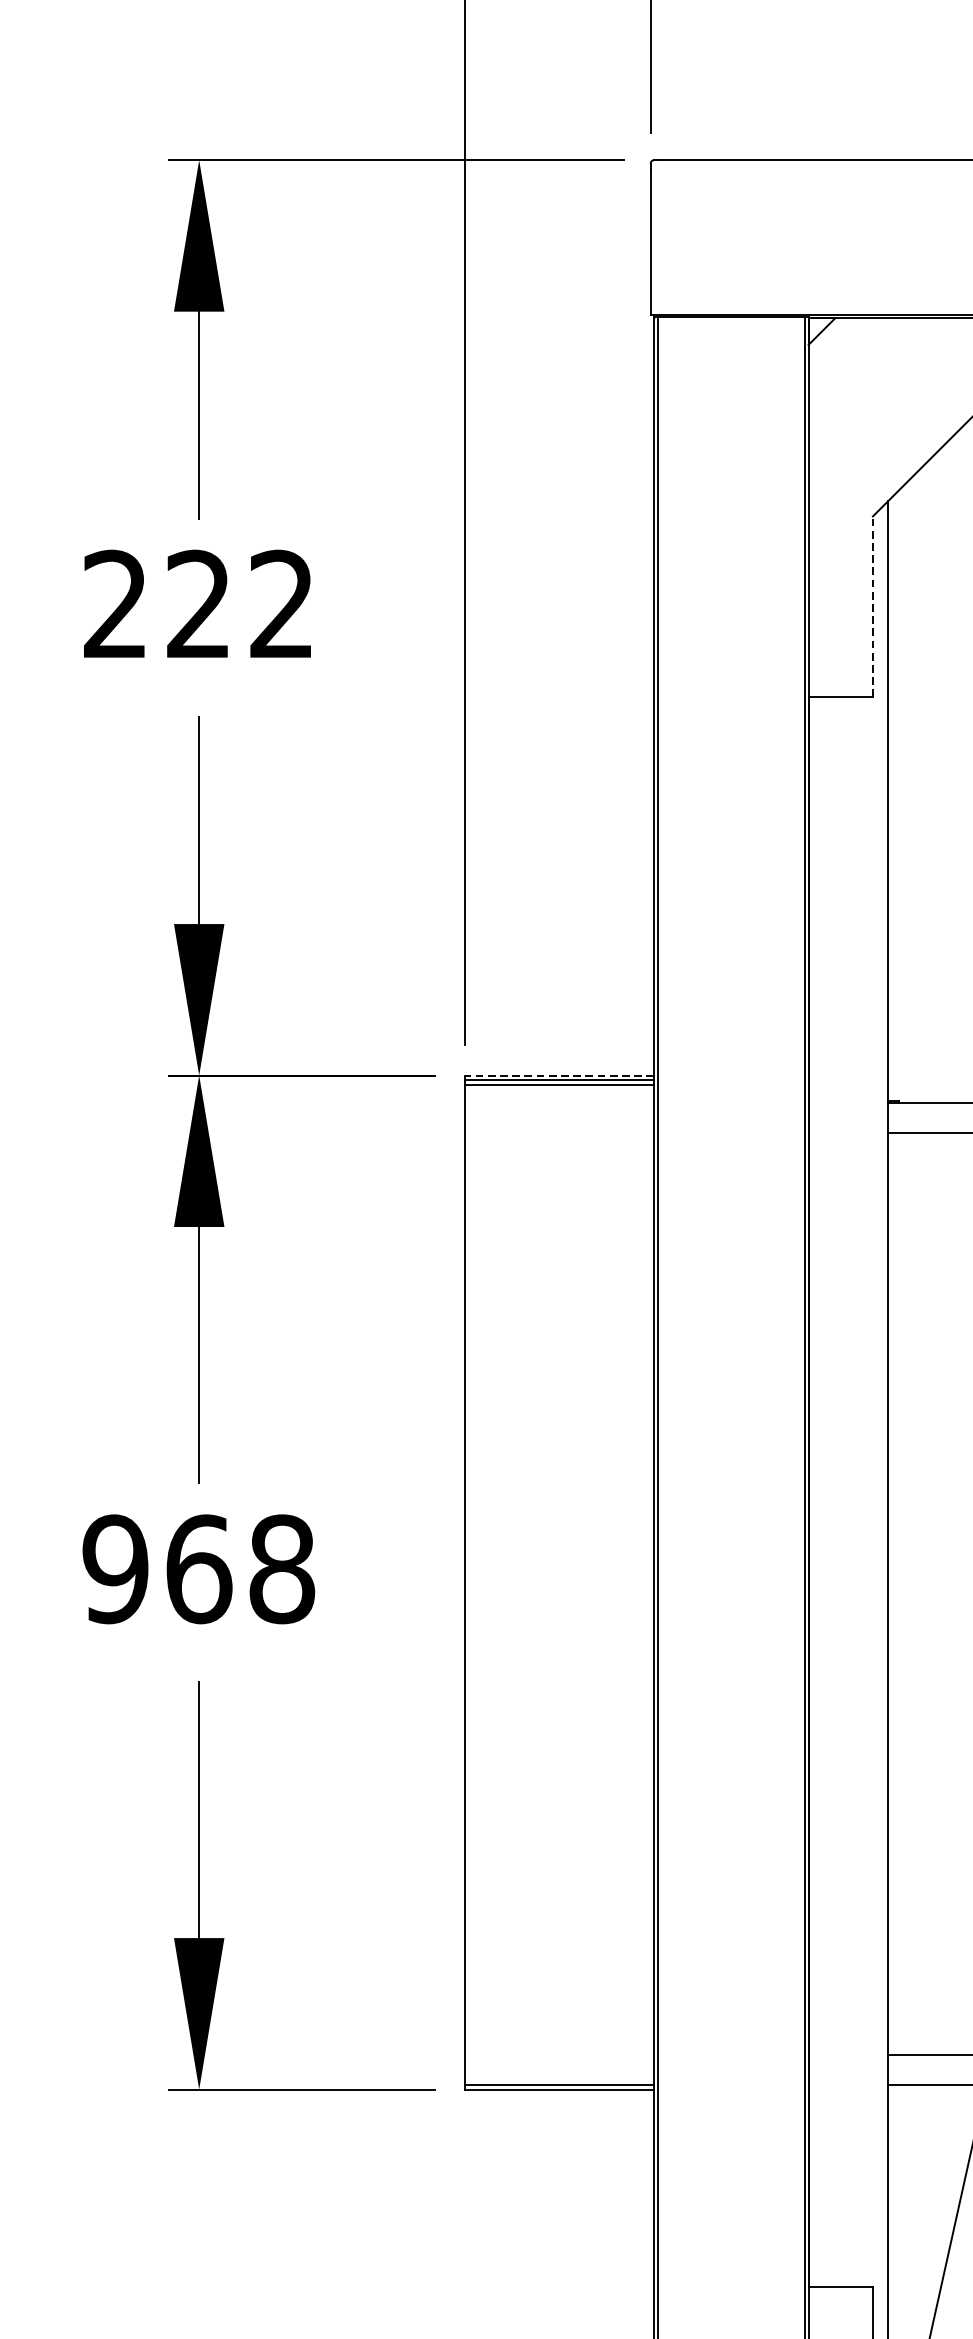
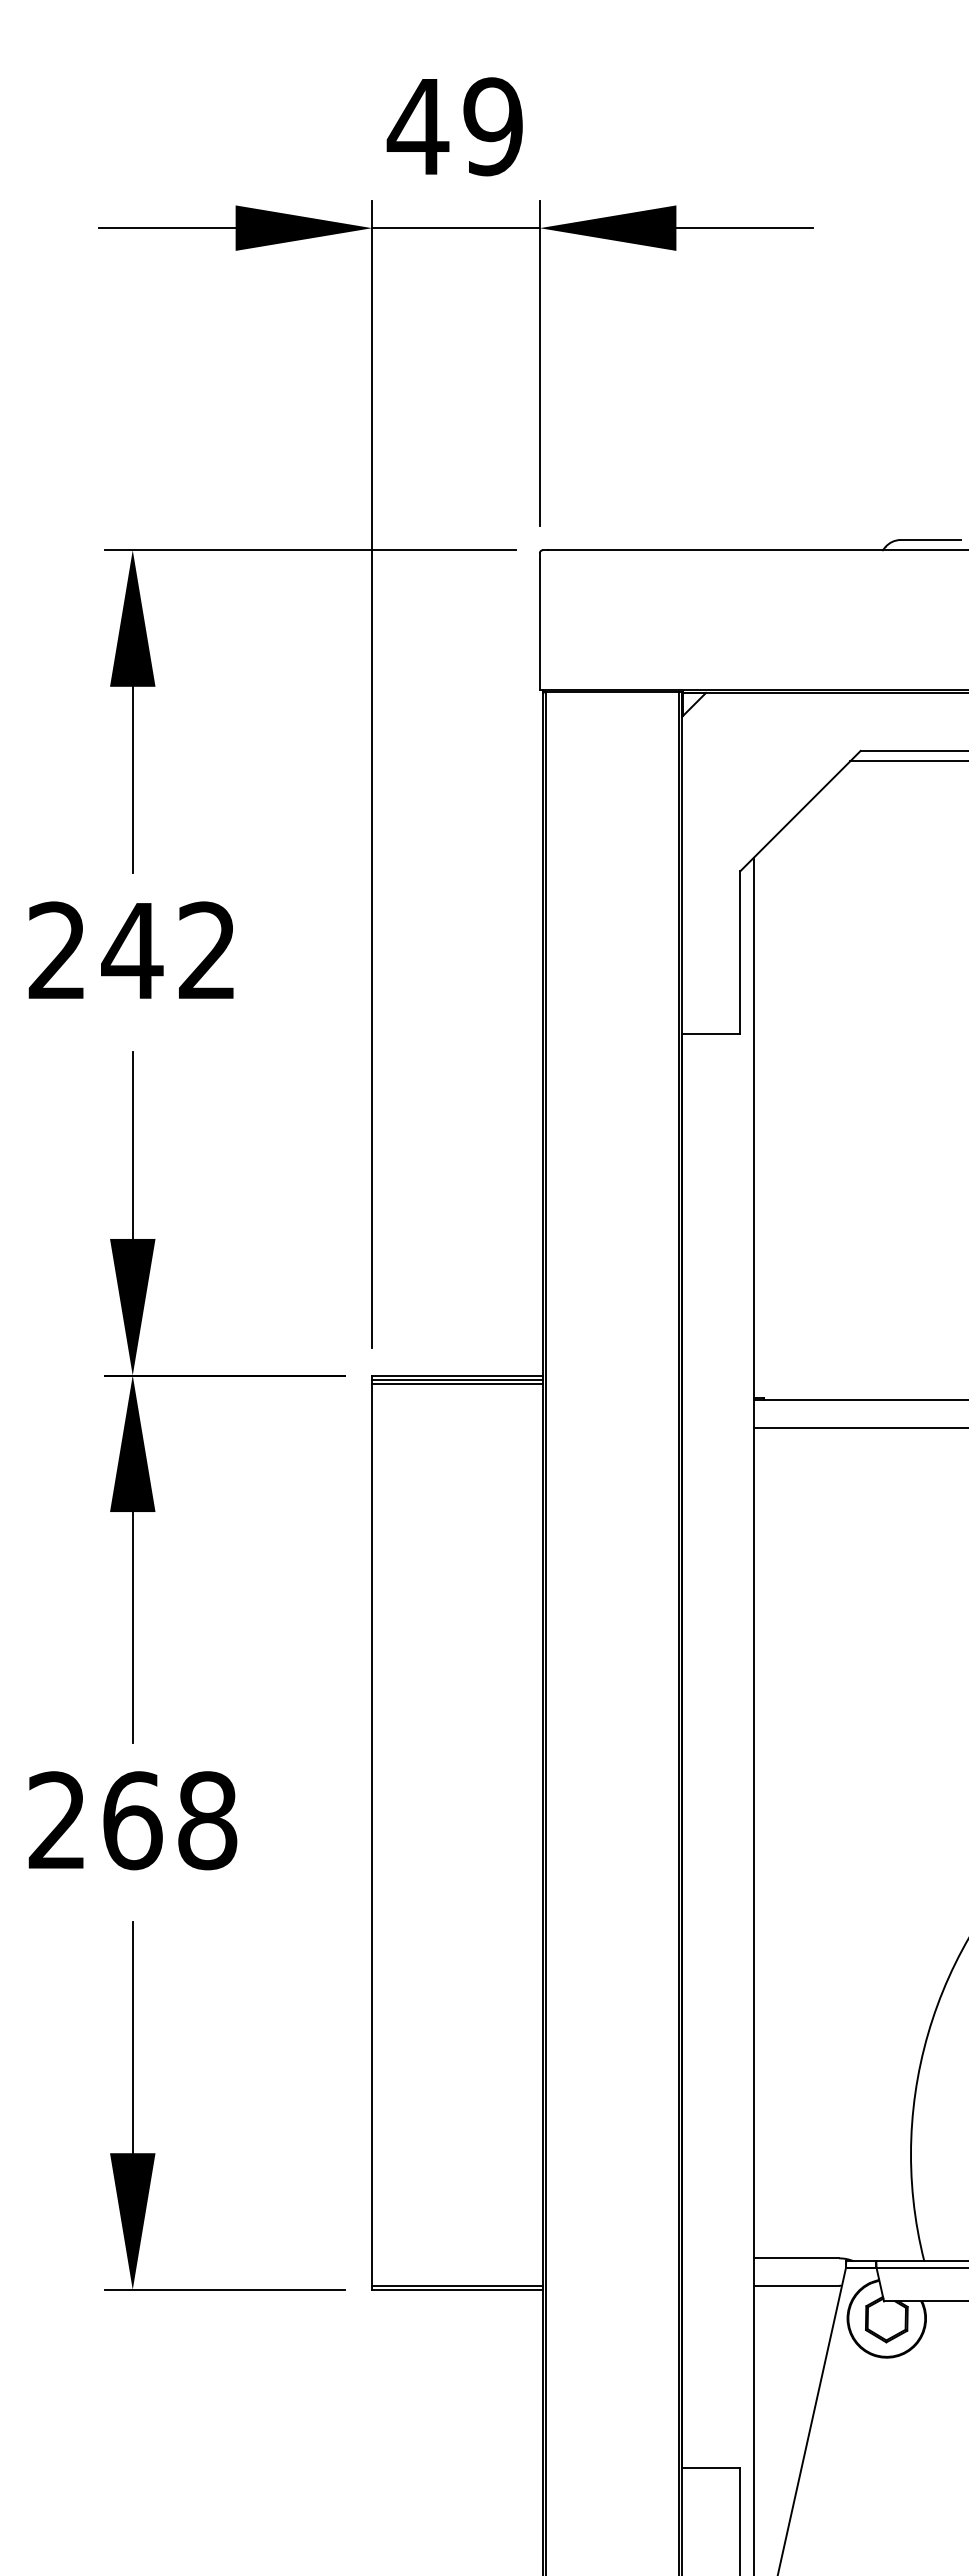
text: (198, 603) -> (132, 949), 222 -> 242
line: (873, 606) -> (740, 952), dashed -> solid
line: (559, 1075) -> (457, 1375), dashed -> solid
text: (114, 1569) -> (56, 1820), 968 -> 268

